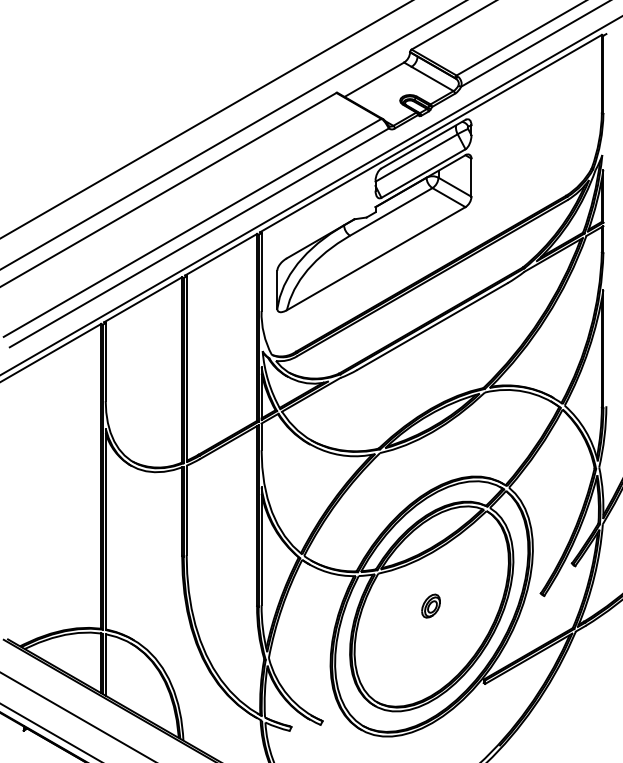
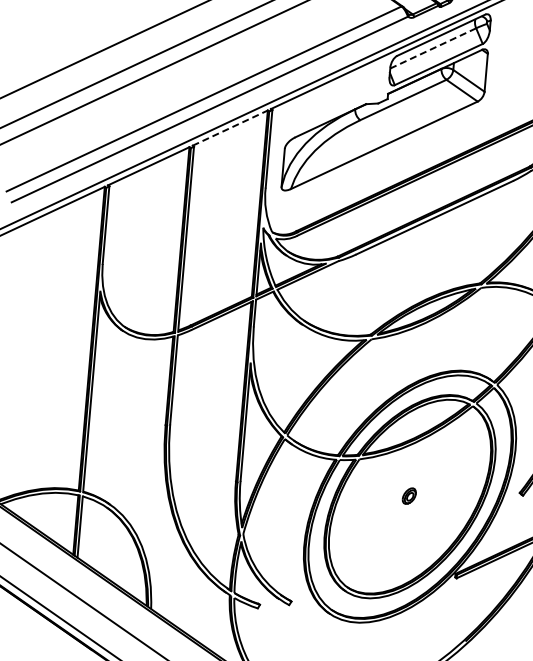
line: (416, 158) -> (433, 48), solid -> dashed
line: (221, 254) -> (230, 127), solid -> dashed
part: (430, 605) -> (408, 495), size x0.7

